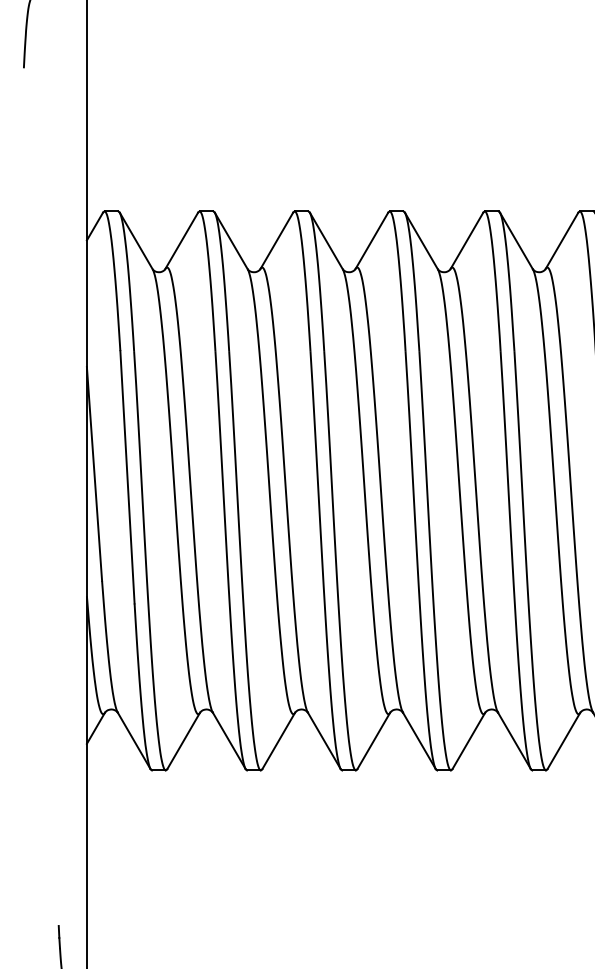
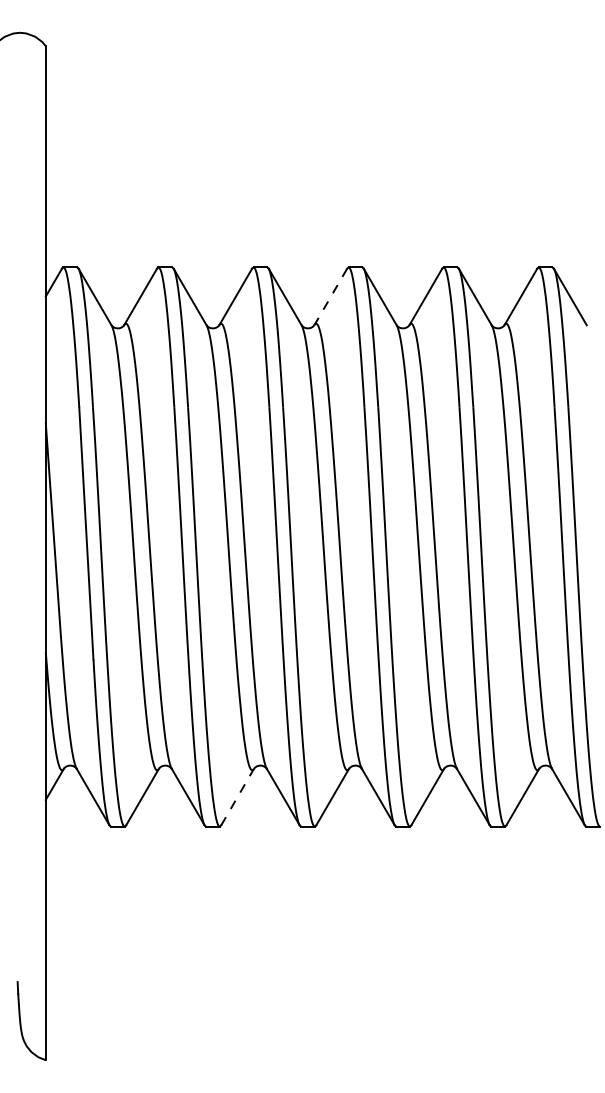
line: (371, 240) -> (330, 296), solid -> dashed
line: (278, 741) -> (237, 797), solid -> dashed

